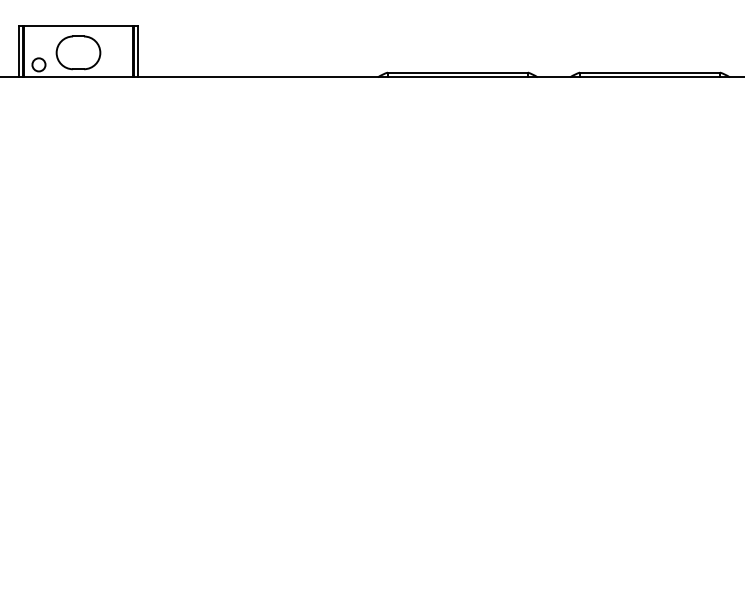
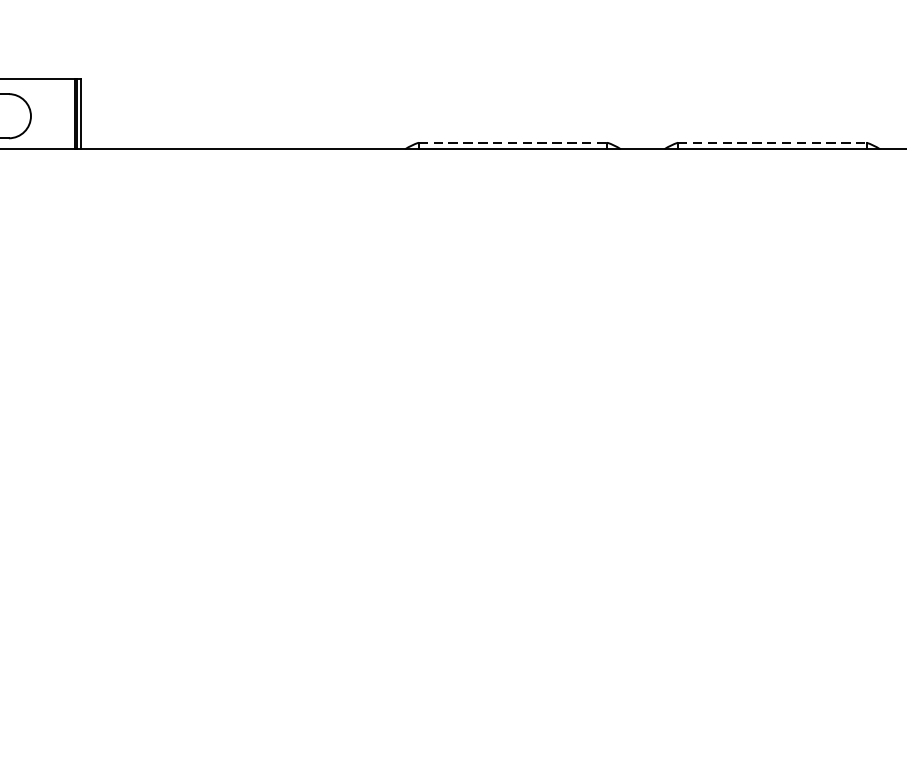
line: (457, 72) -> (512, 142), solid -> dashed
line: (650, 72) -> (772, 142), solid -> dashed

